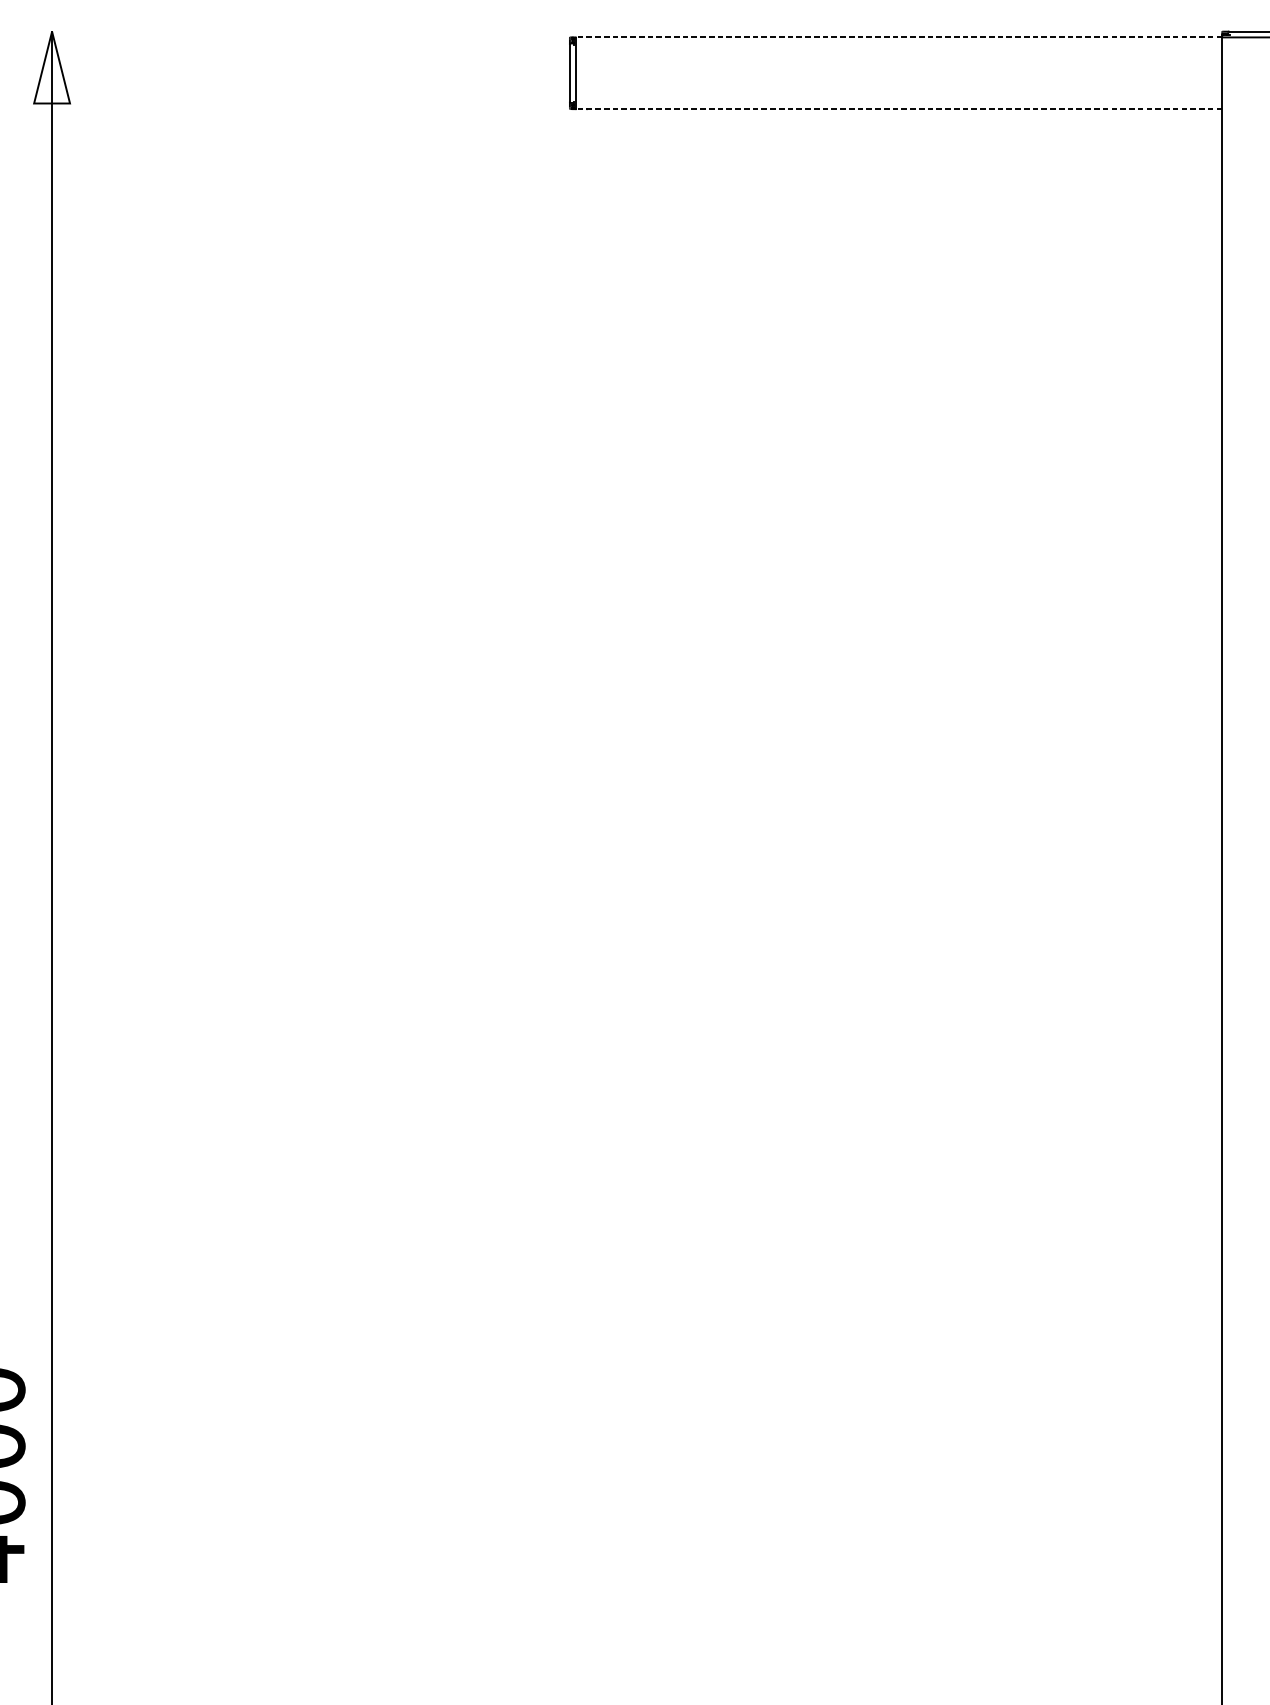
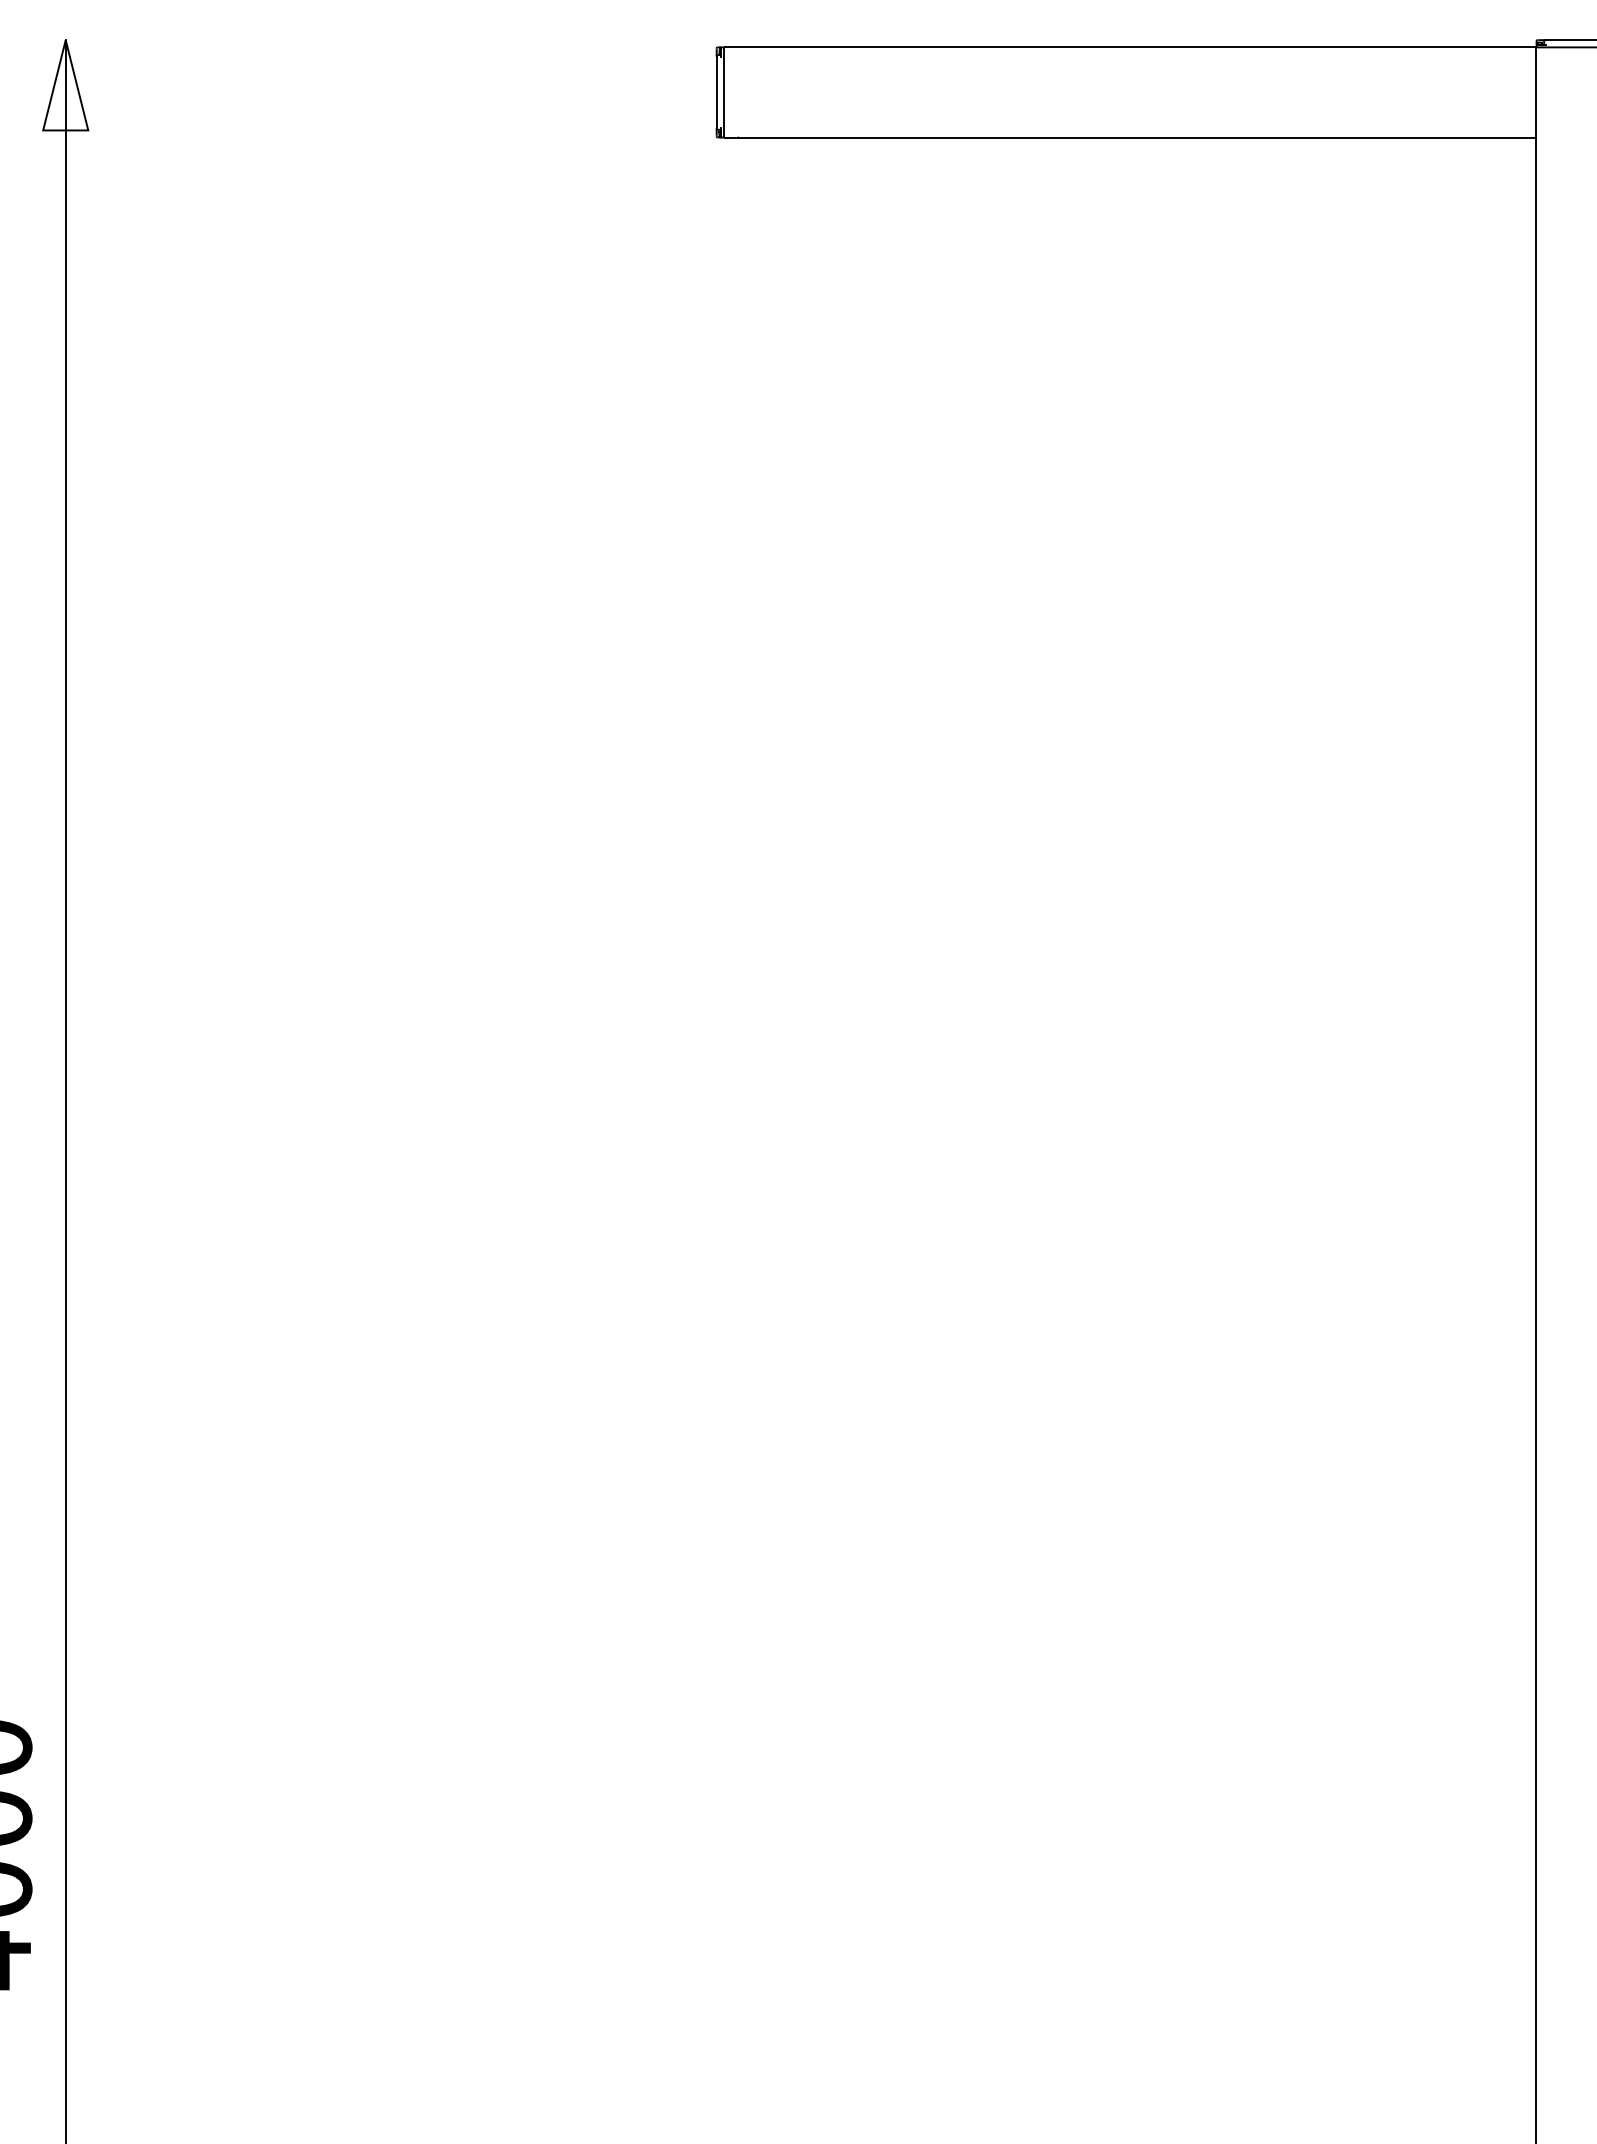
line: (898, 37) -> (1129, 47), dashed -> solid
line: (898, 109) -> (1129, 137), dashed -> solid

